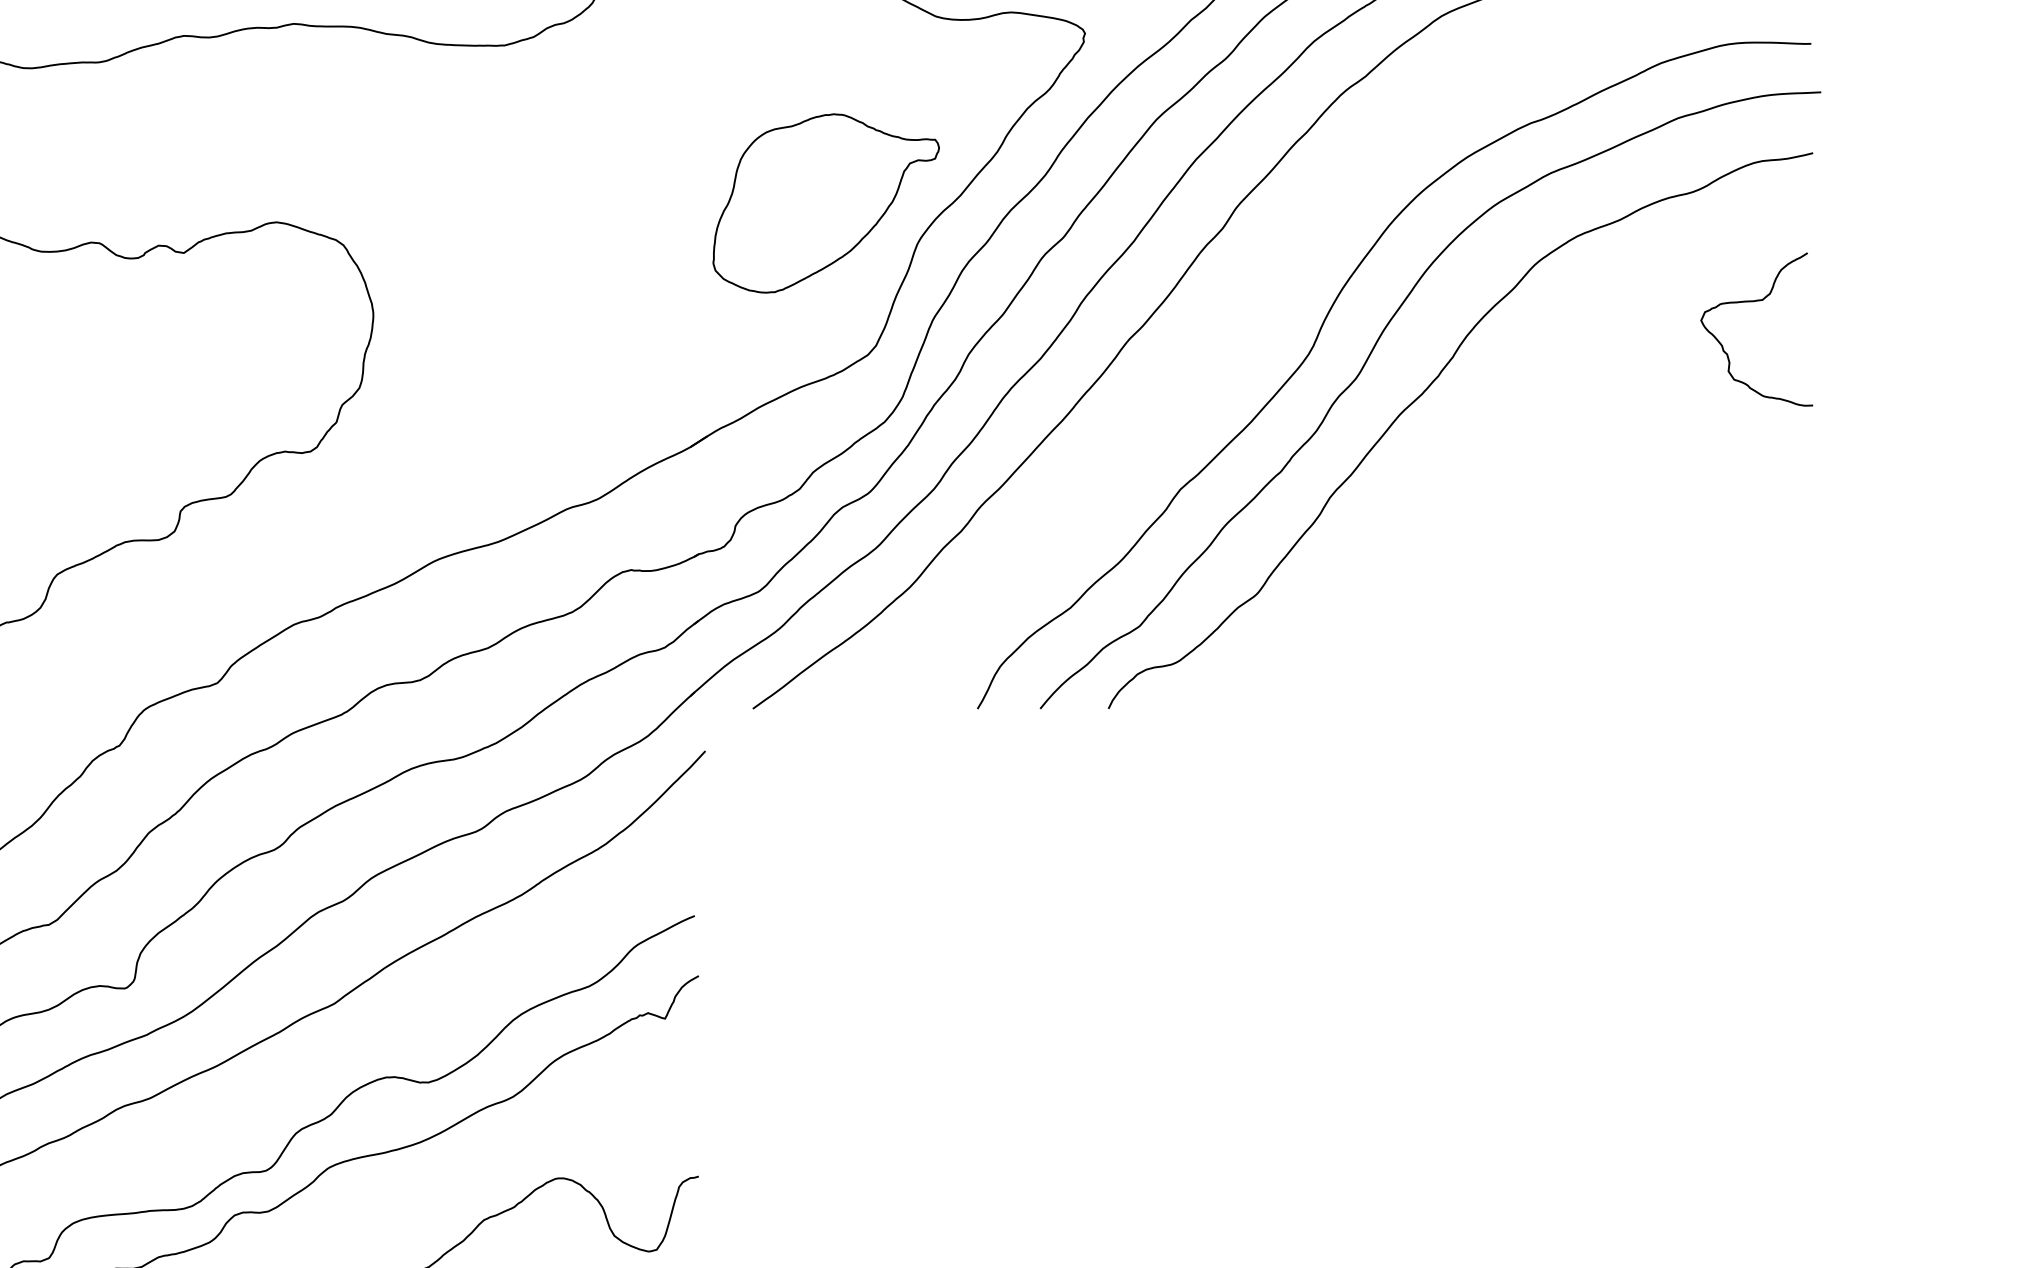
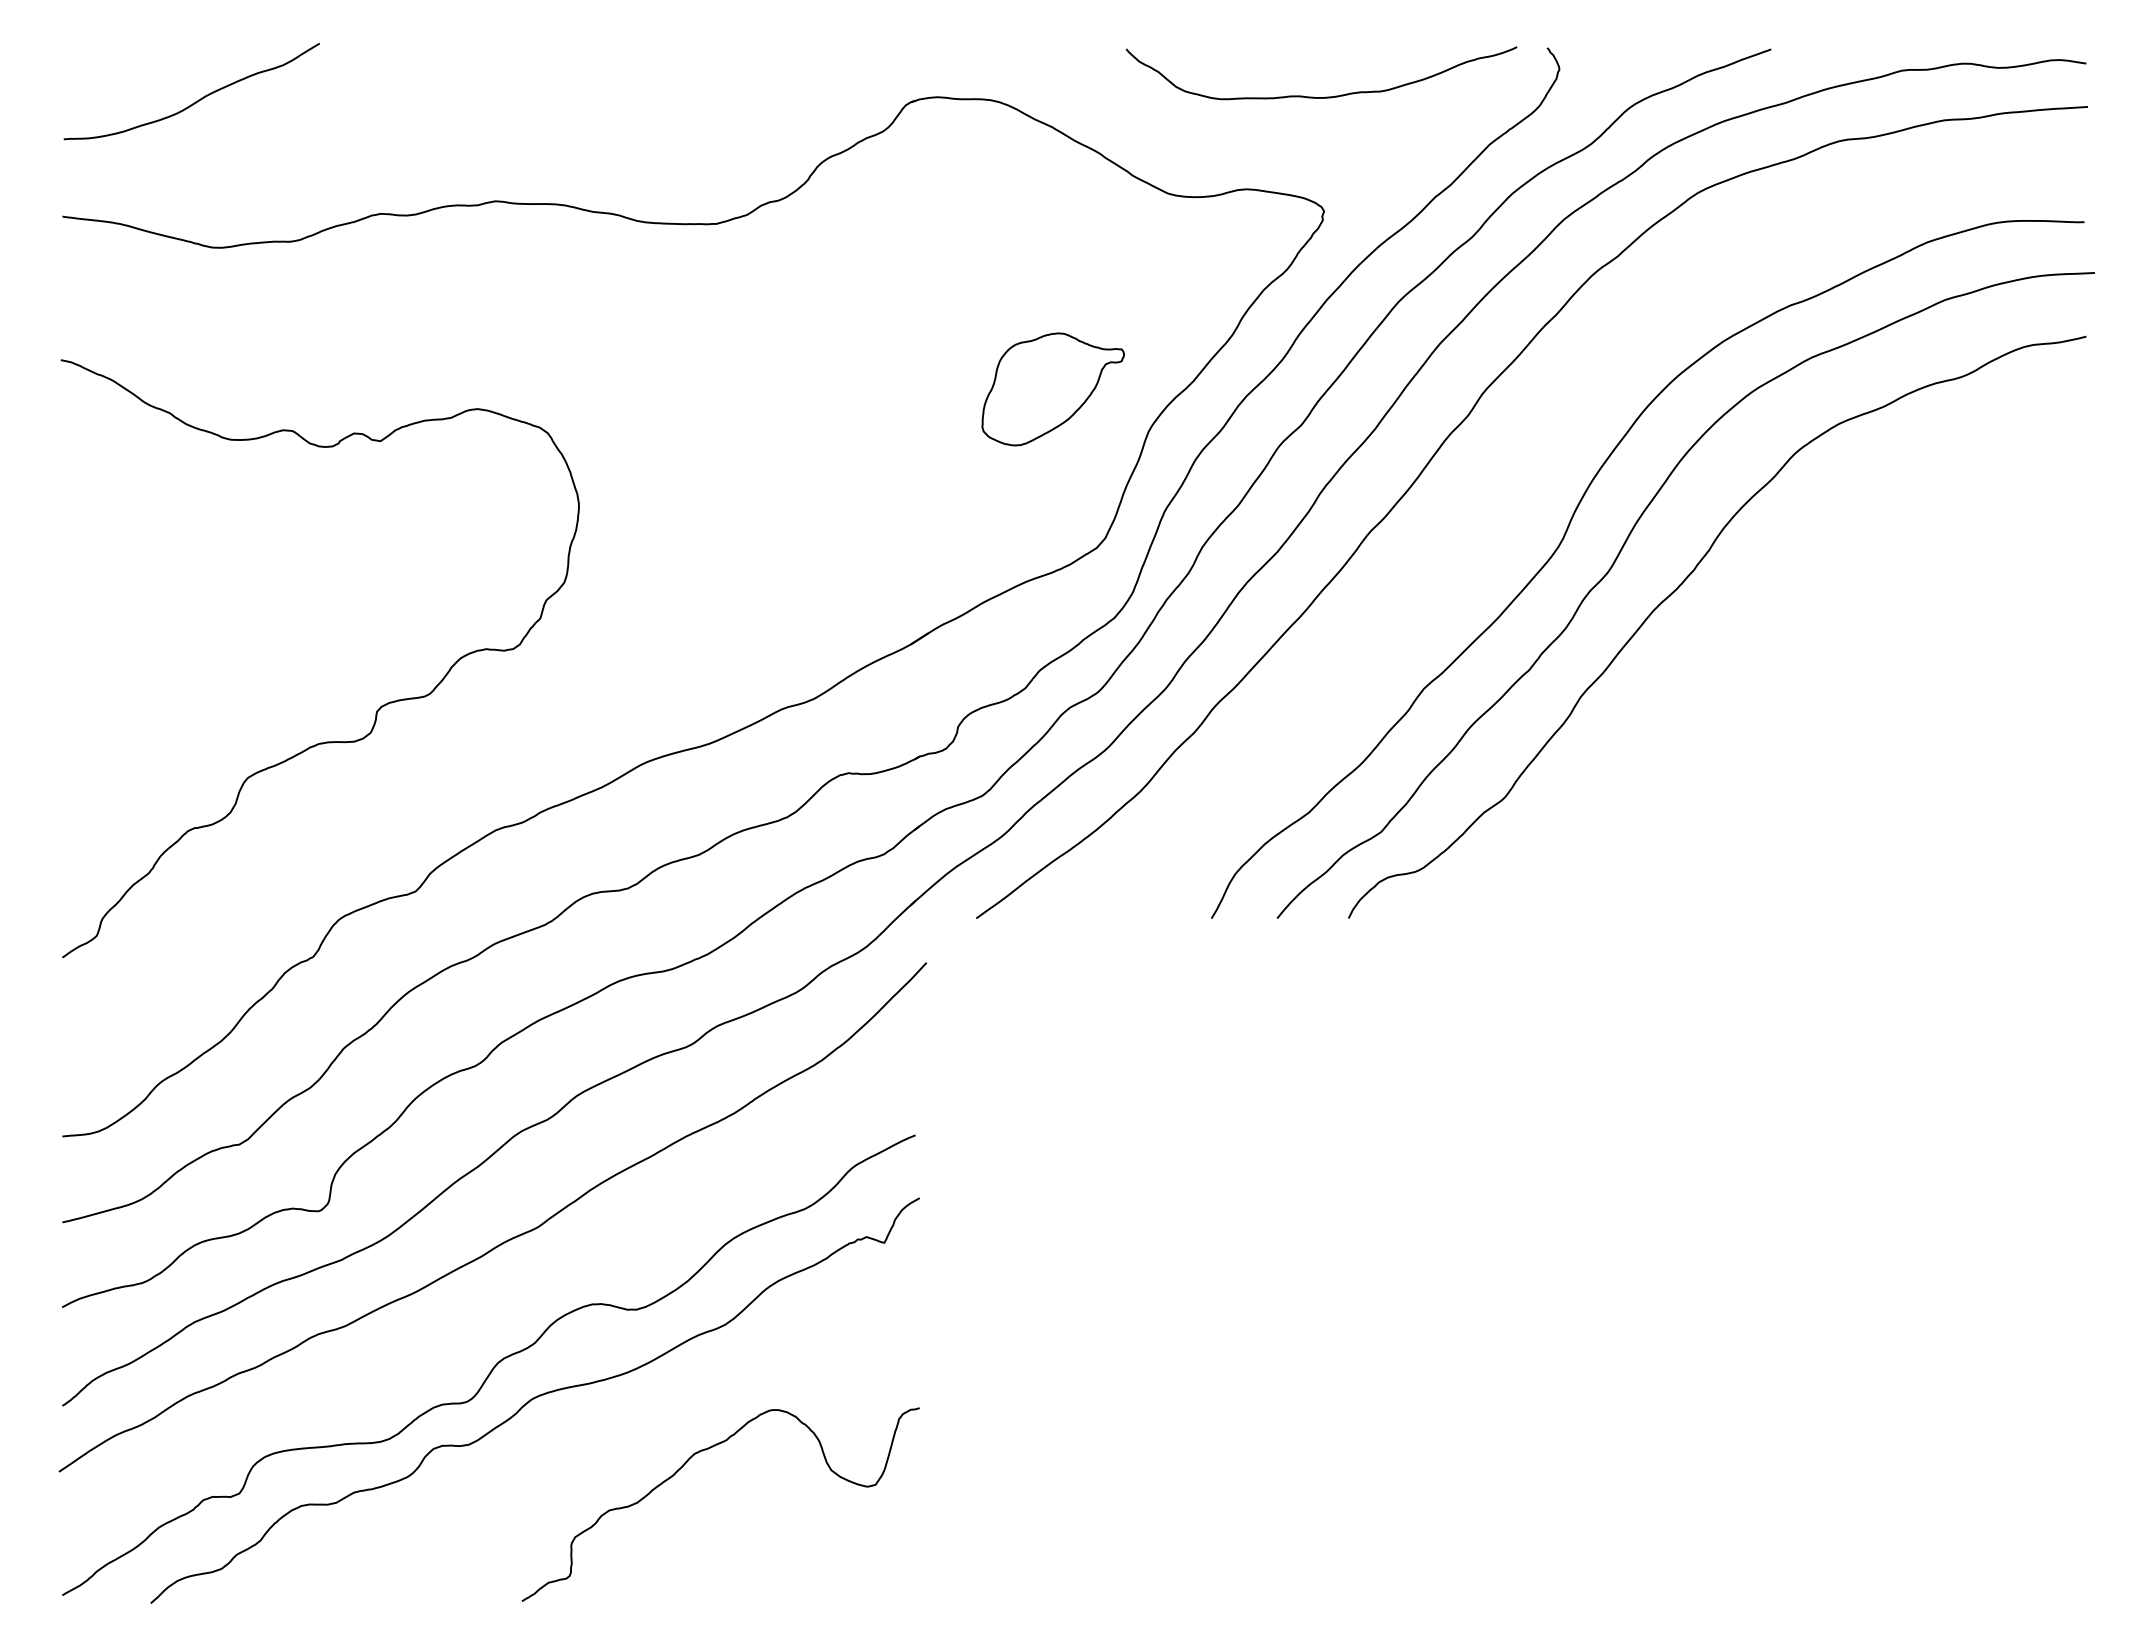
part: (826, 203) -> (1053, 389), size x0.6
curve: (1755, 302) -> (2026, 492), removed

